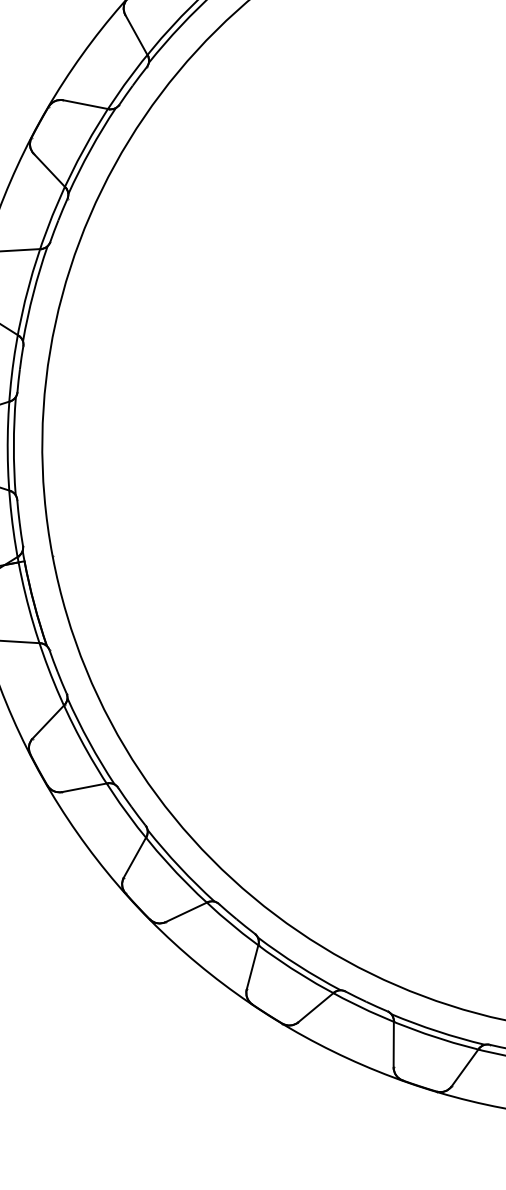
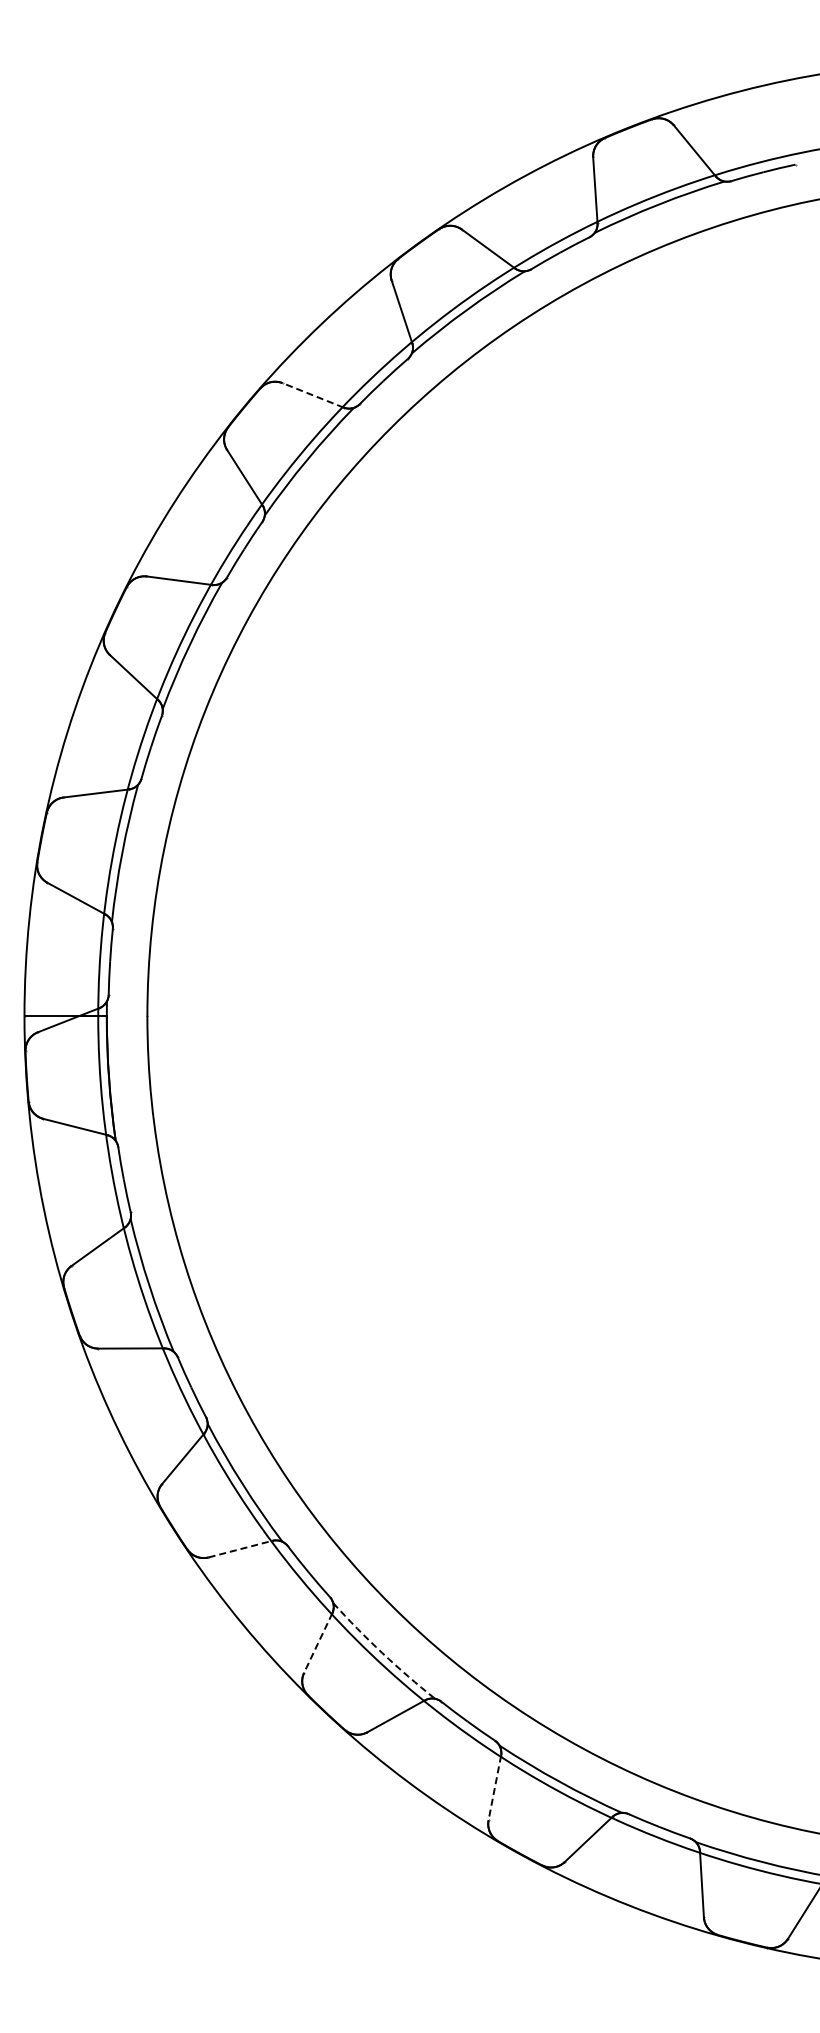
line: (86, 104) -> (313, 395), solid -> dashed
line: (186, 912) -> (240, 1549), solid -> dashed
arc: (298, 965) -> (382, 1653), solid -> dashed
line: (252, 967) -> (318, 1643), solid -> dashed
line: (393, 1043) -> (494, 1787), solid -> dashed

